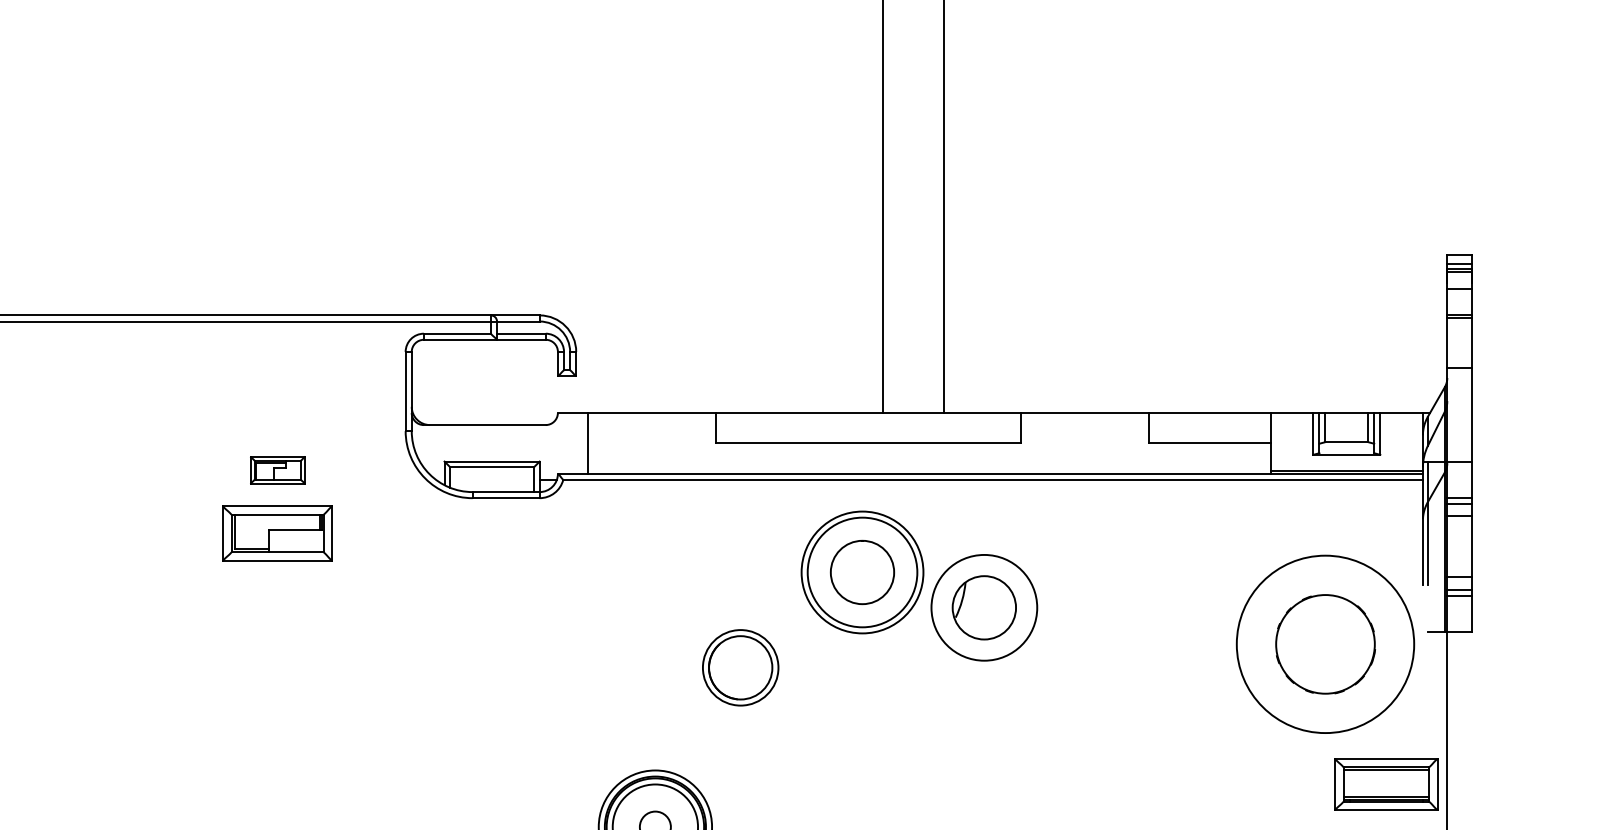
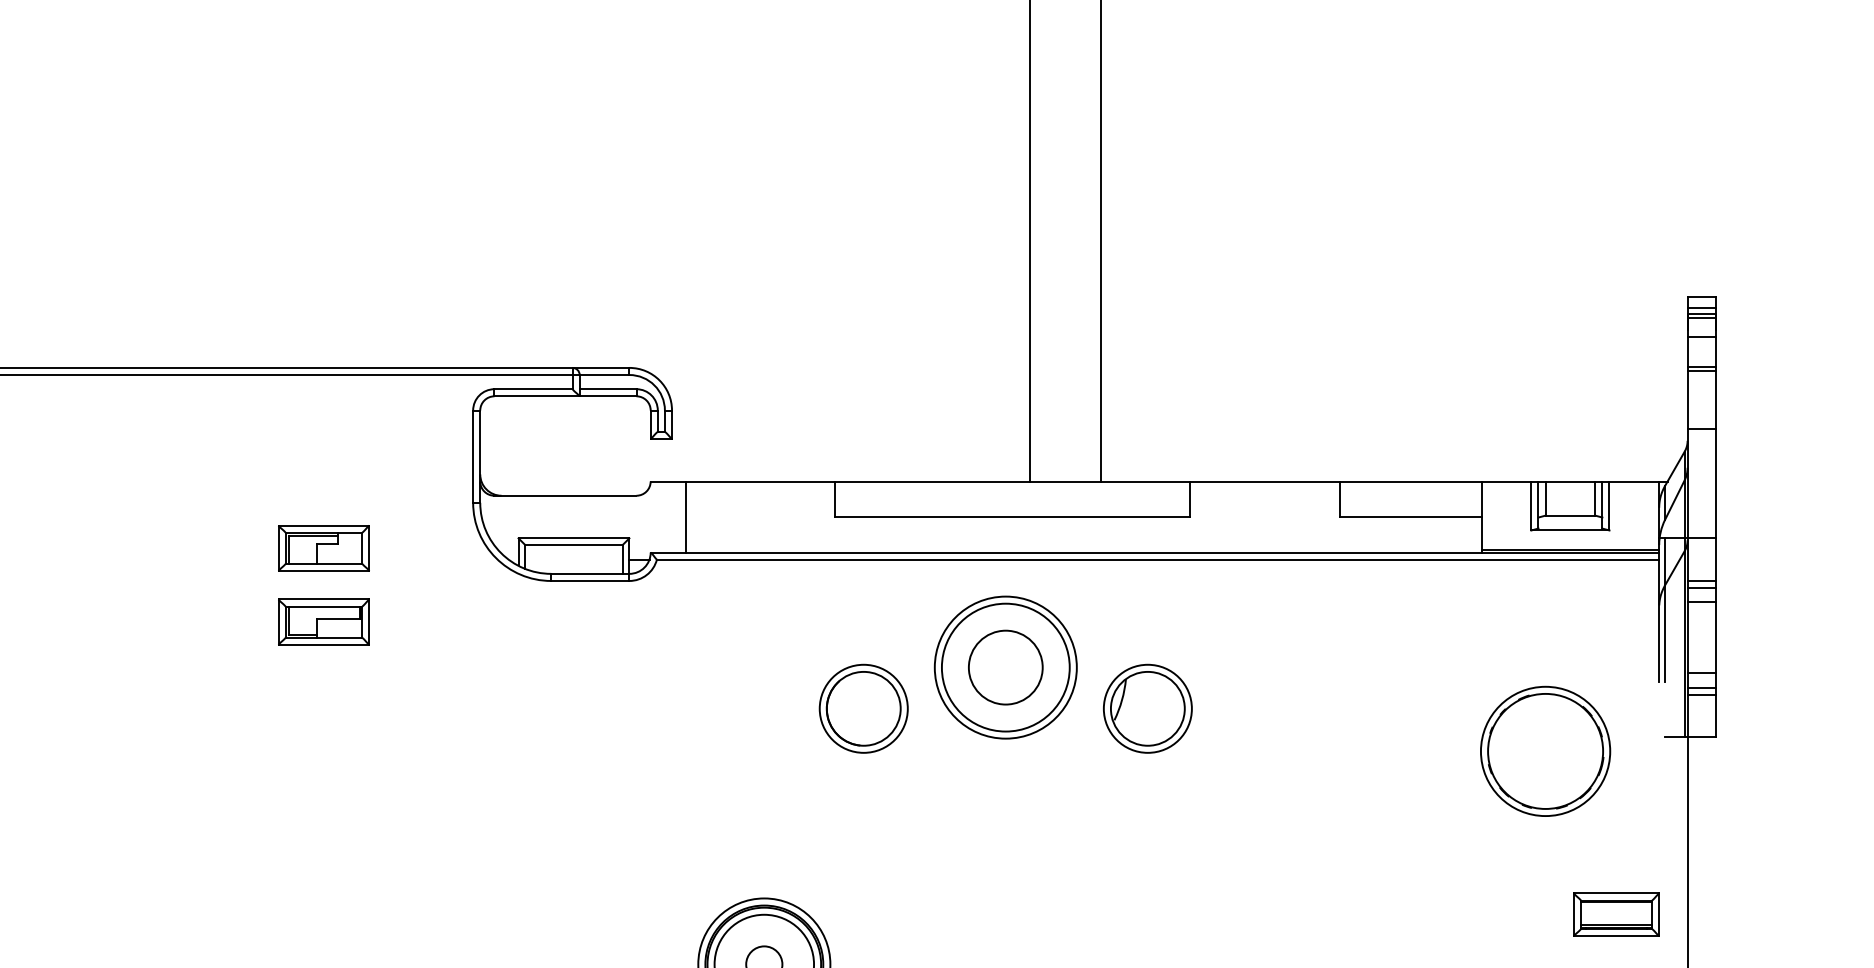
part: (277, 470) -> (323, 548), size x1.43
part: (277, 533) -> (323, 622), size x0.71
circle: (984, 607) -> (1148, 708), size x0.71
circle: (1325, 643) -> (1545, 750), size x0.62
part: (740, 667) -> (863, 708), moved
part: (1386, 784) -> (1616, 914), size x0.71

